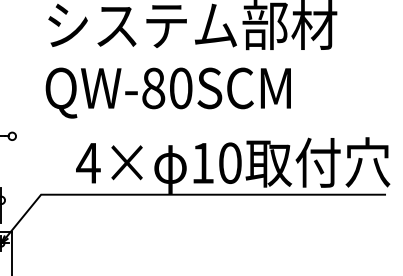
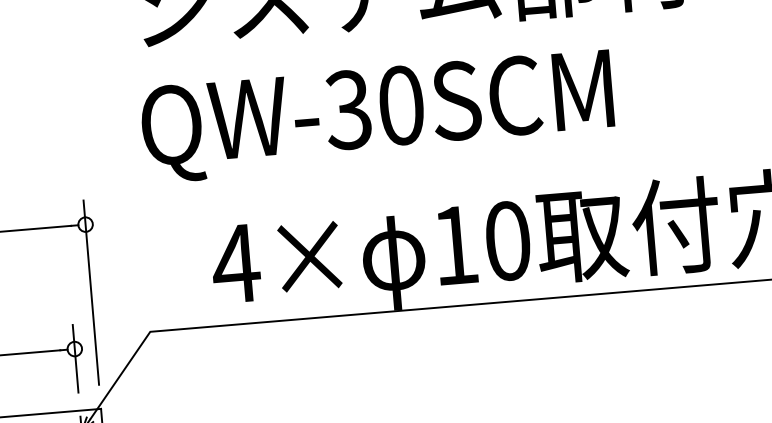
text: (153, 88) -> (348, 110), QW-80SCM -> QW-30SCM
line: (12, 171) -> (91, 291), added

